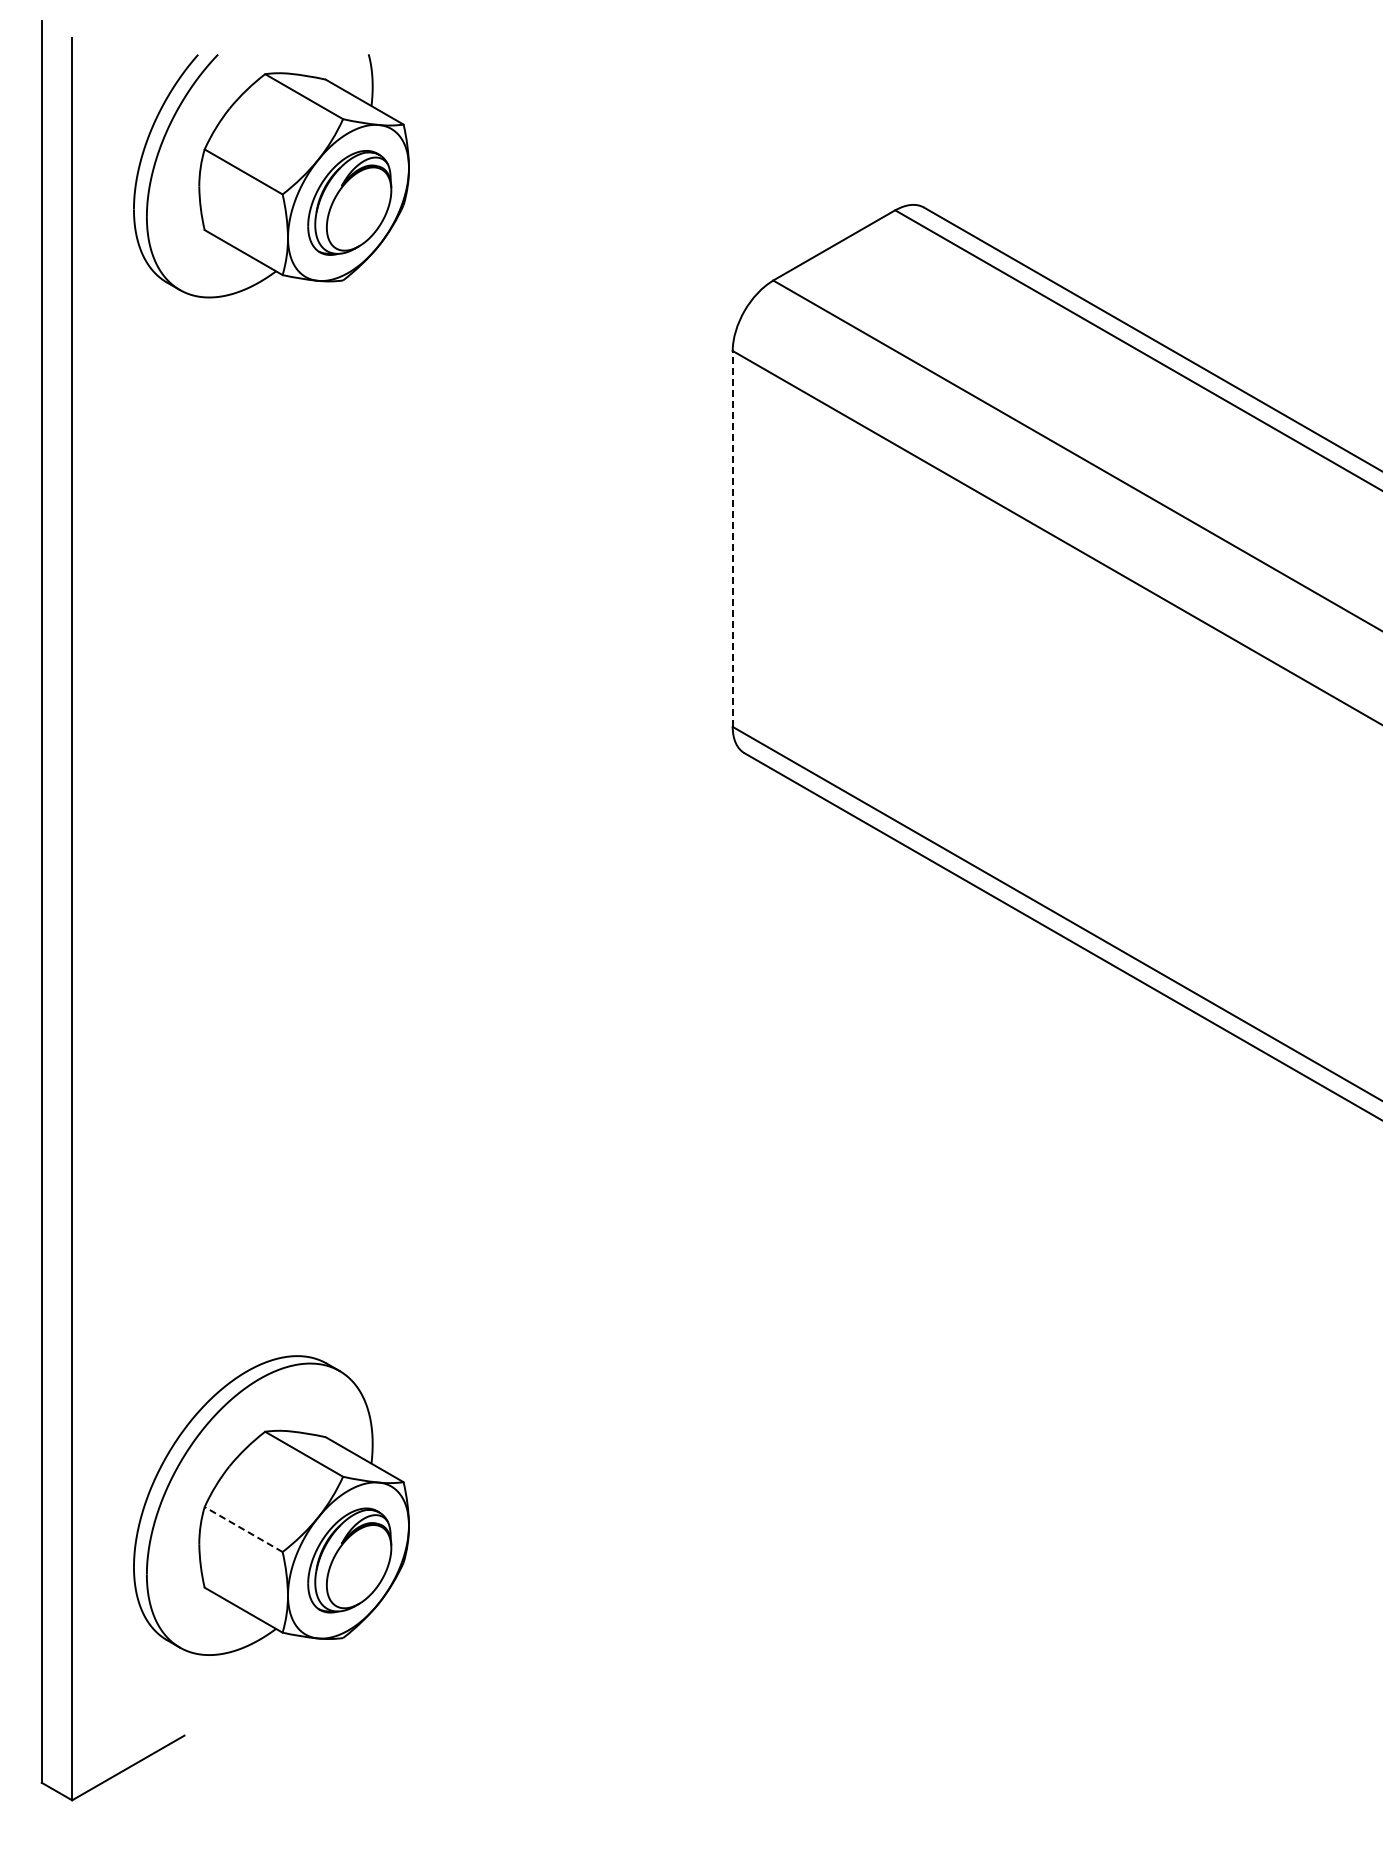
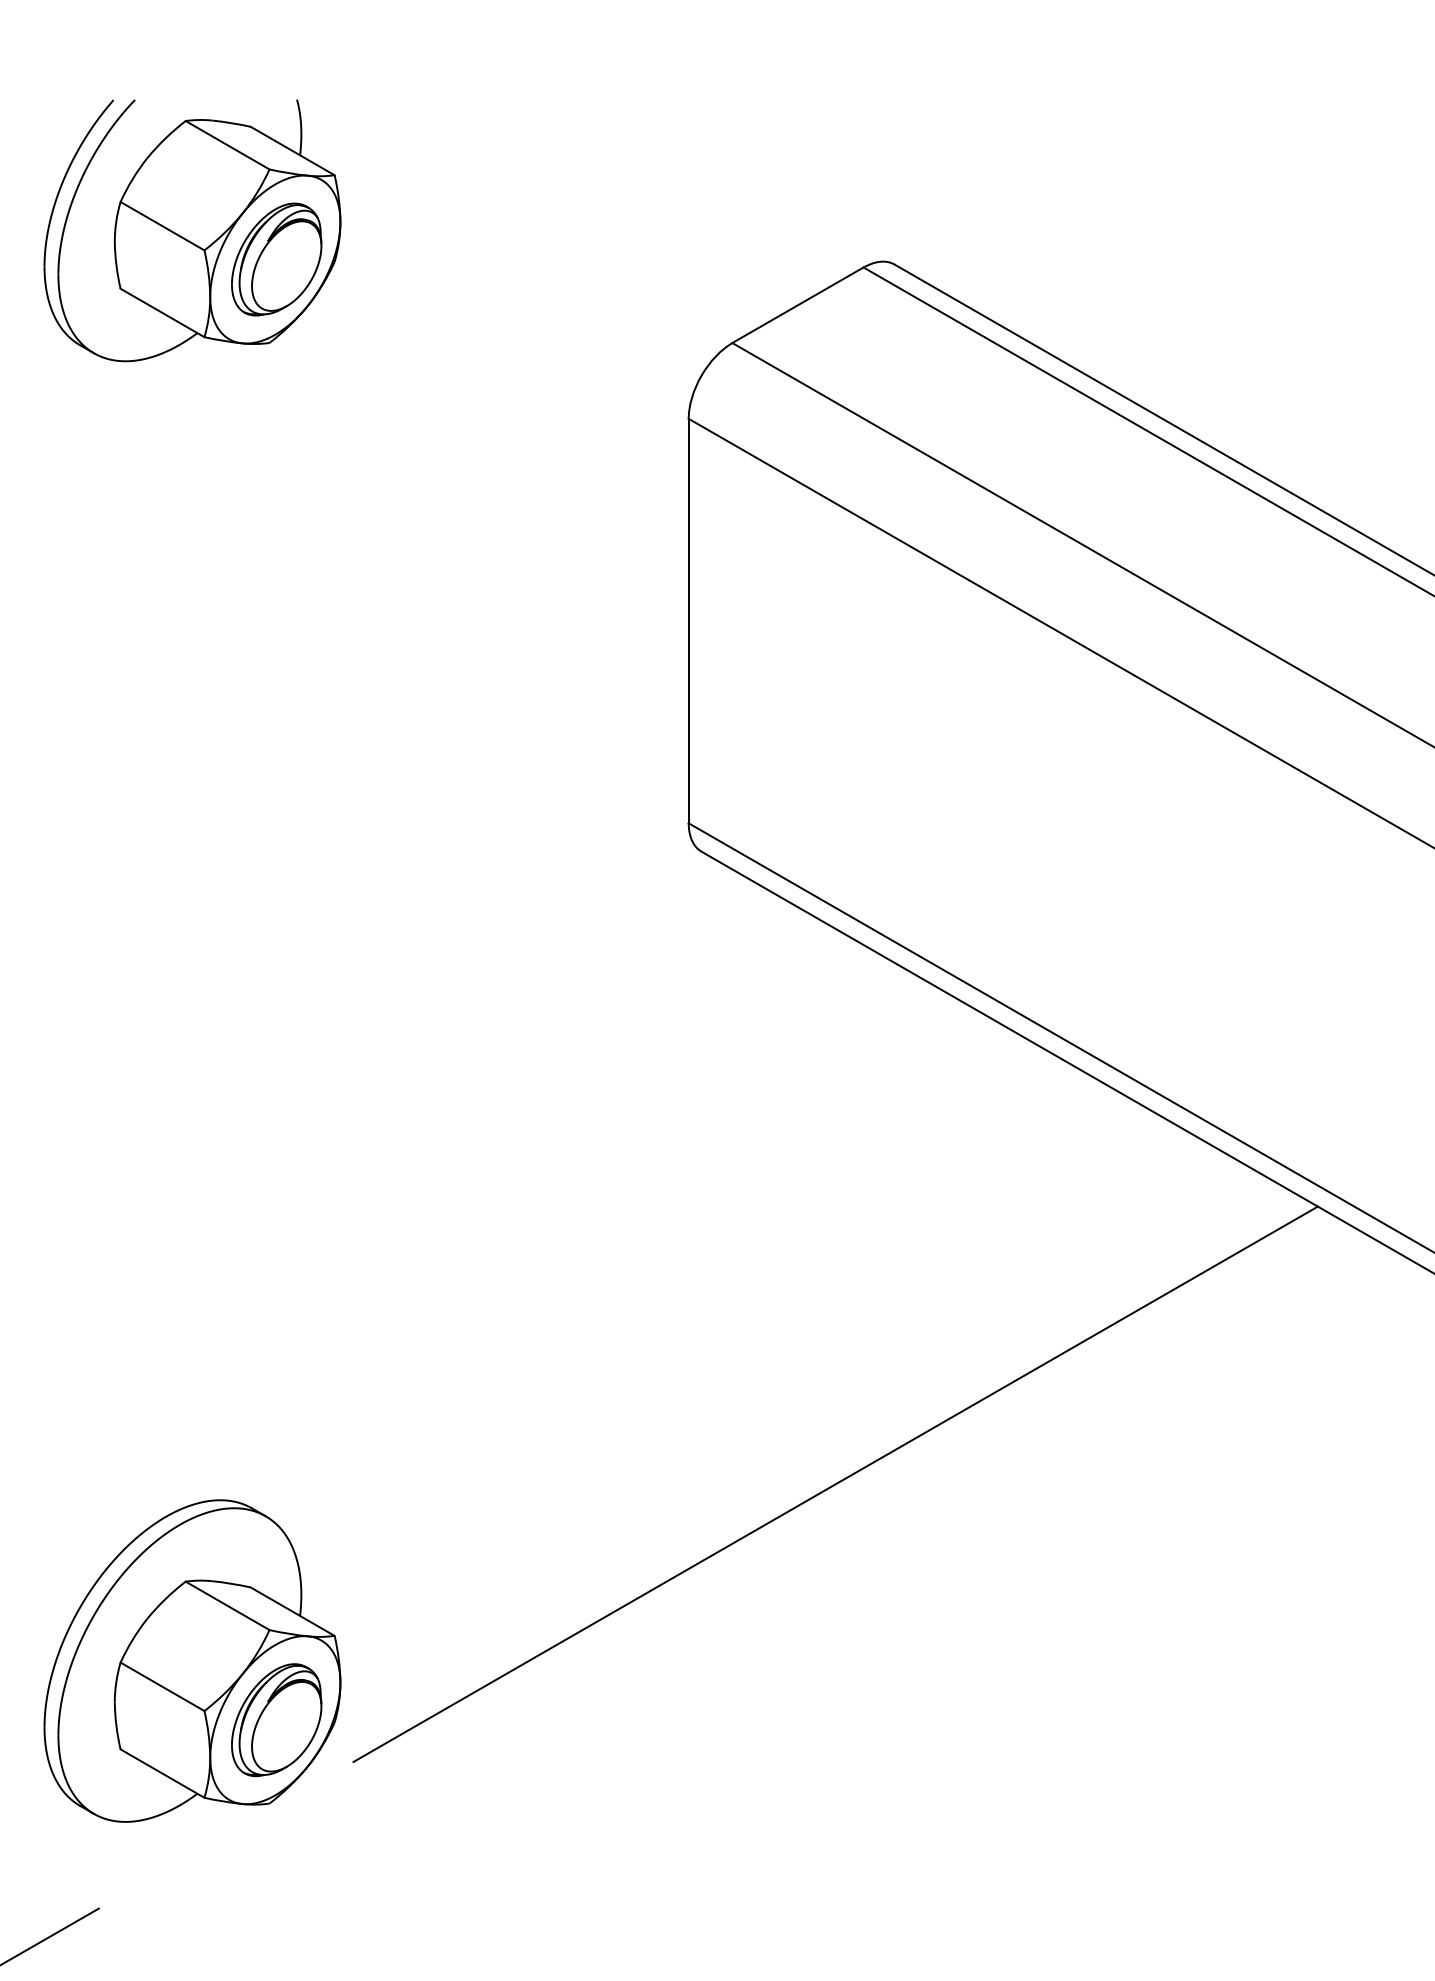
line: (732, 538) -> (688, 620), dashed -> solid
line: (869, 1341) -> (835, 1484), added
line: (243, 1529) -> (162, 1686), dashed -> solid

